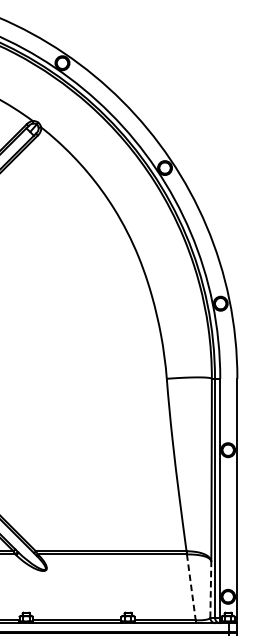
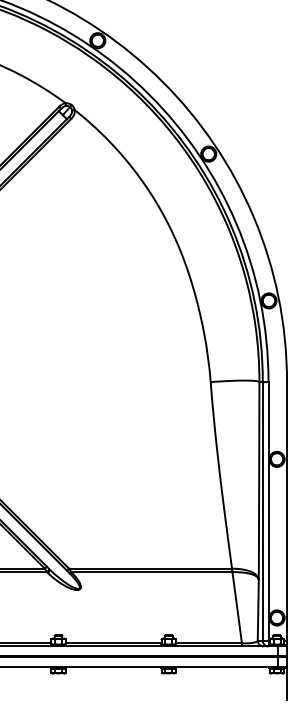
line: (191, 587) -> (237, 607), dashed -> solid
line: (211, 589) -> (258, 609), dashed -> solid

